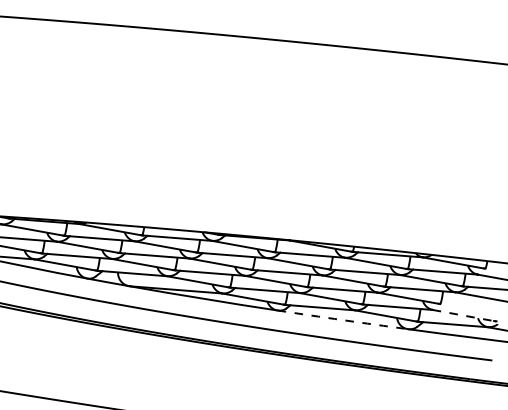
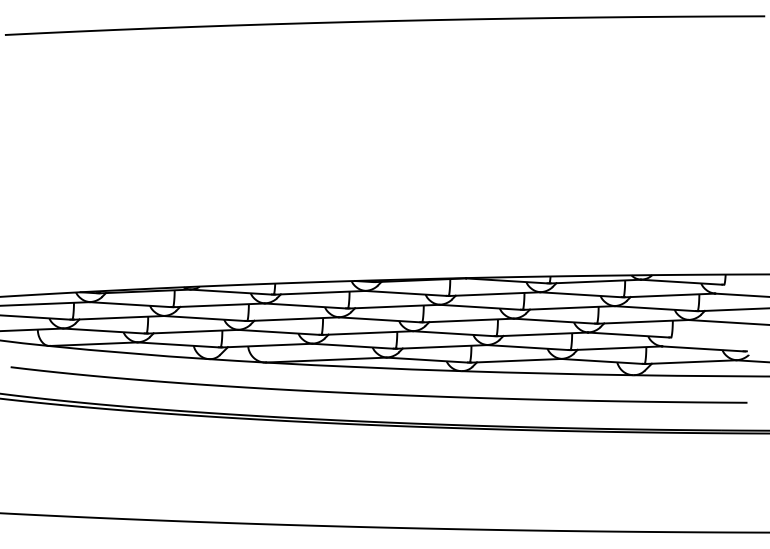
line: (463, 315) -> (702, 348), dashed -> solid
arc: (343, 320) -> (547, 373), dashed -> solid

